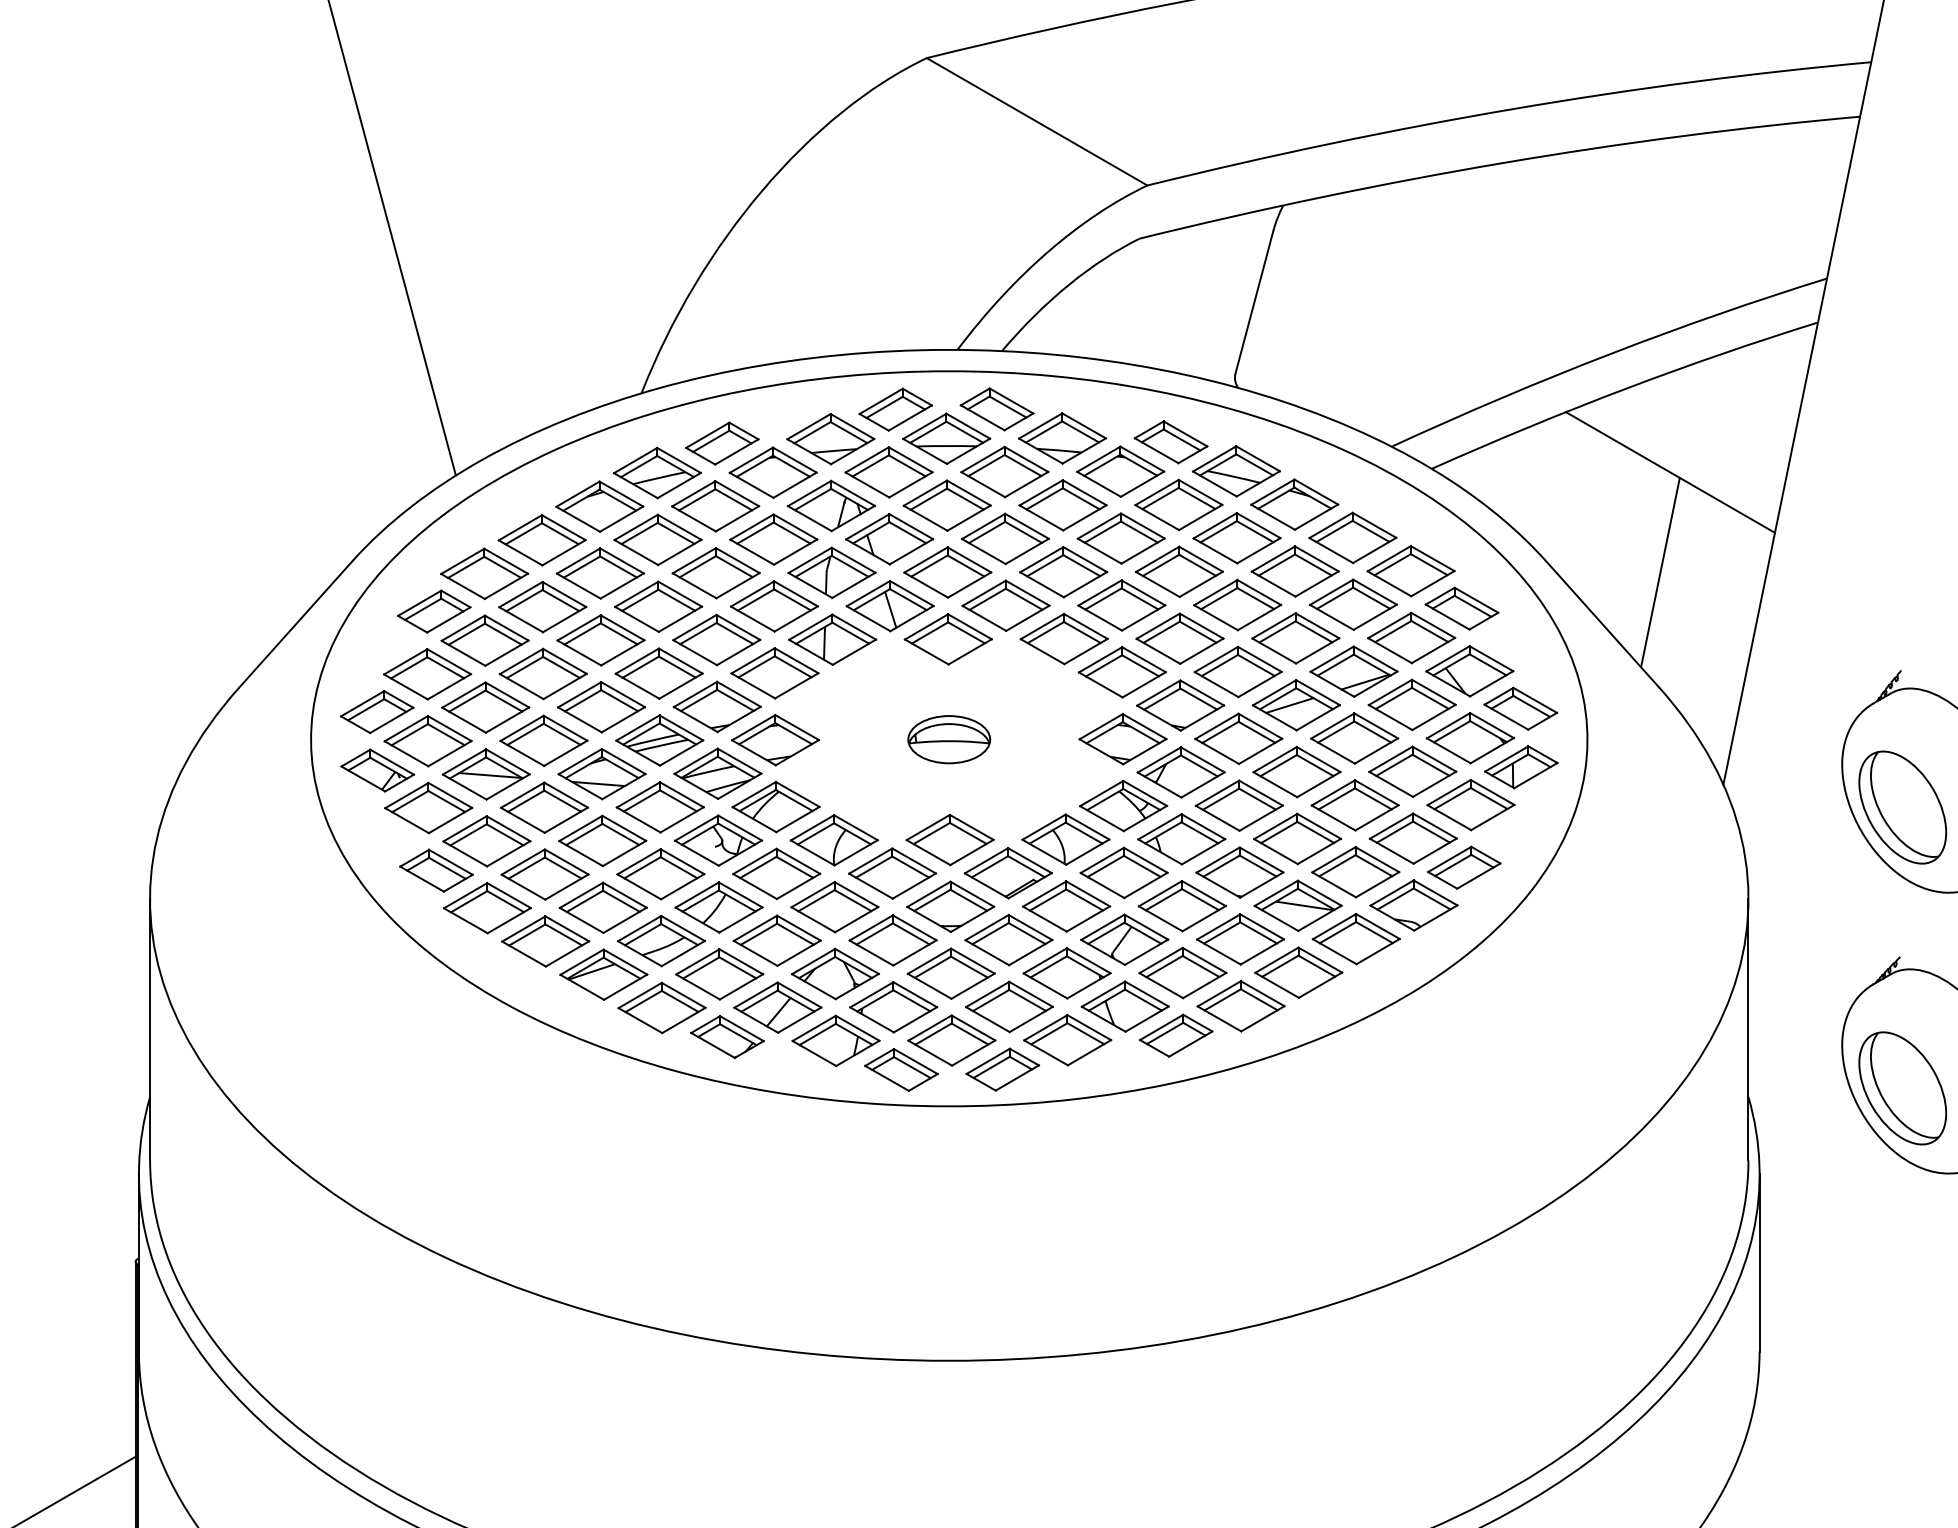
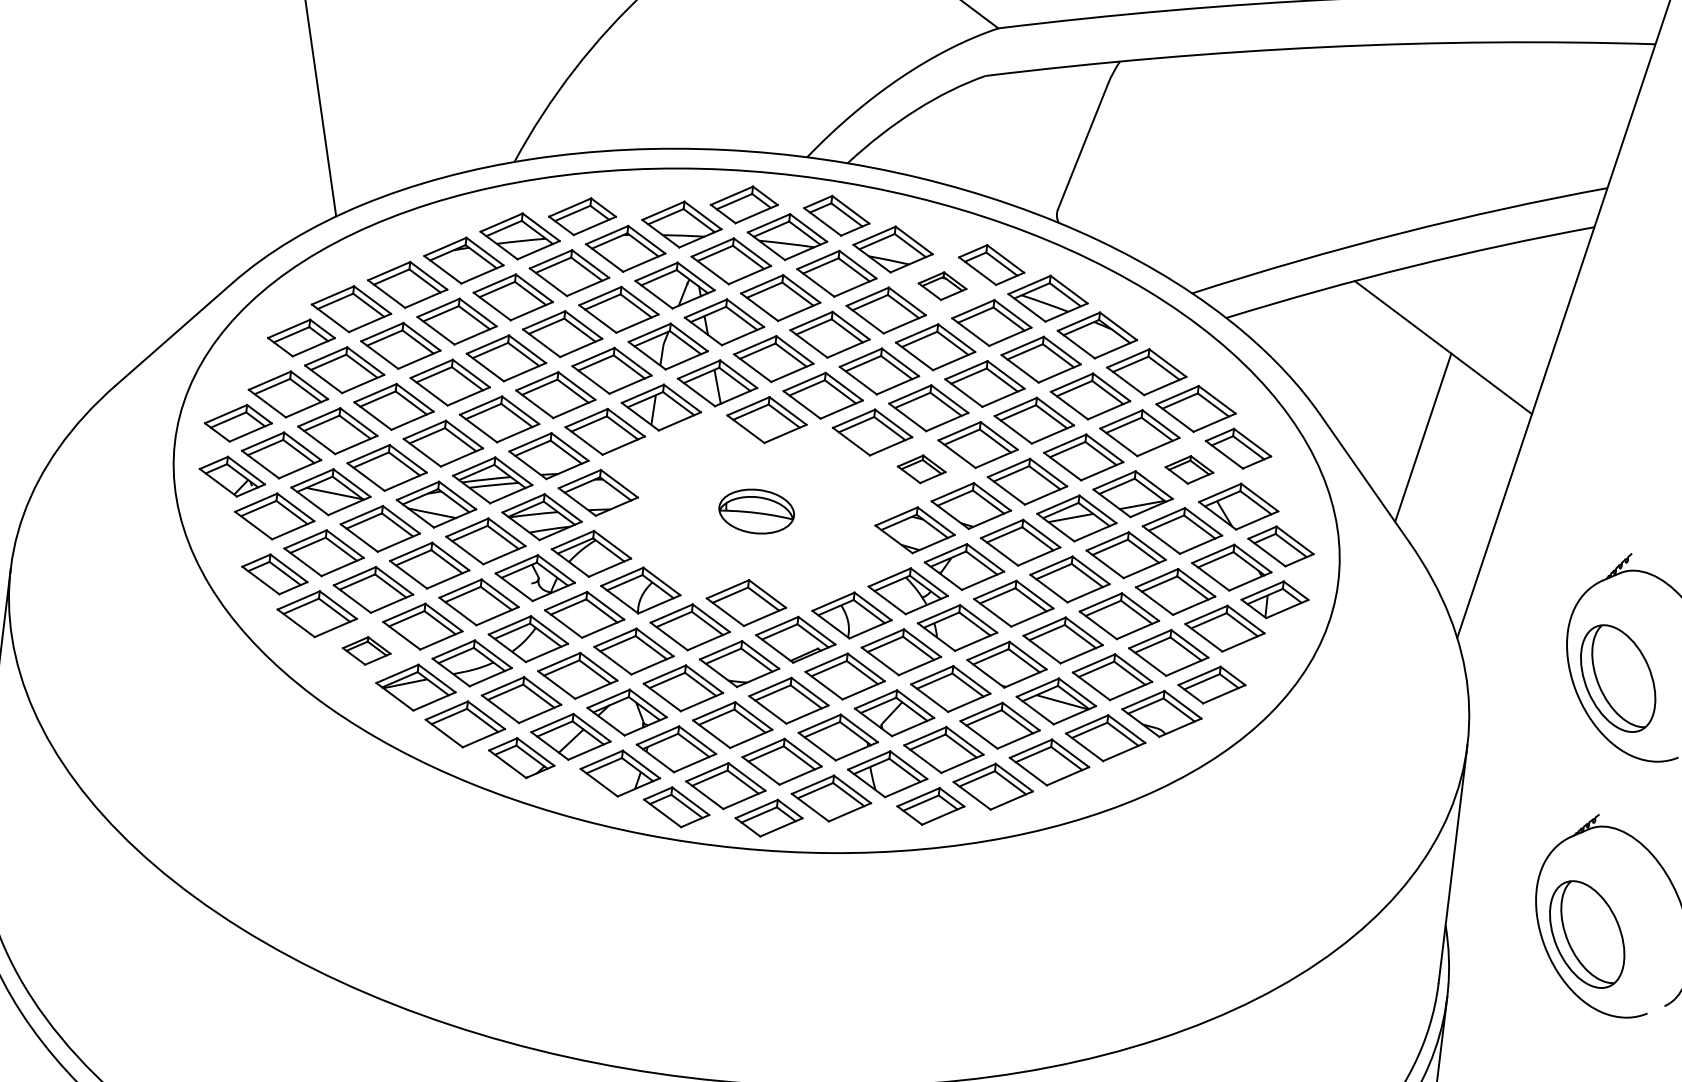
part: (1120, 471) -> (942, 286), size x0.6
part: (1411, 637) -> (1189, 469), size x0.6
part: (1121, 672) -> (921, 469), size x0.6
part: (545, 941) -> (366, 650), size x0.6

